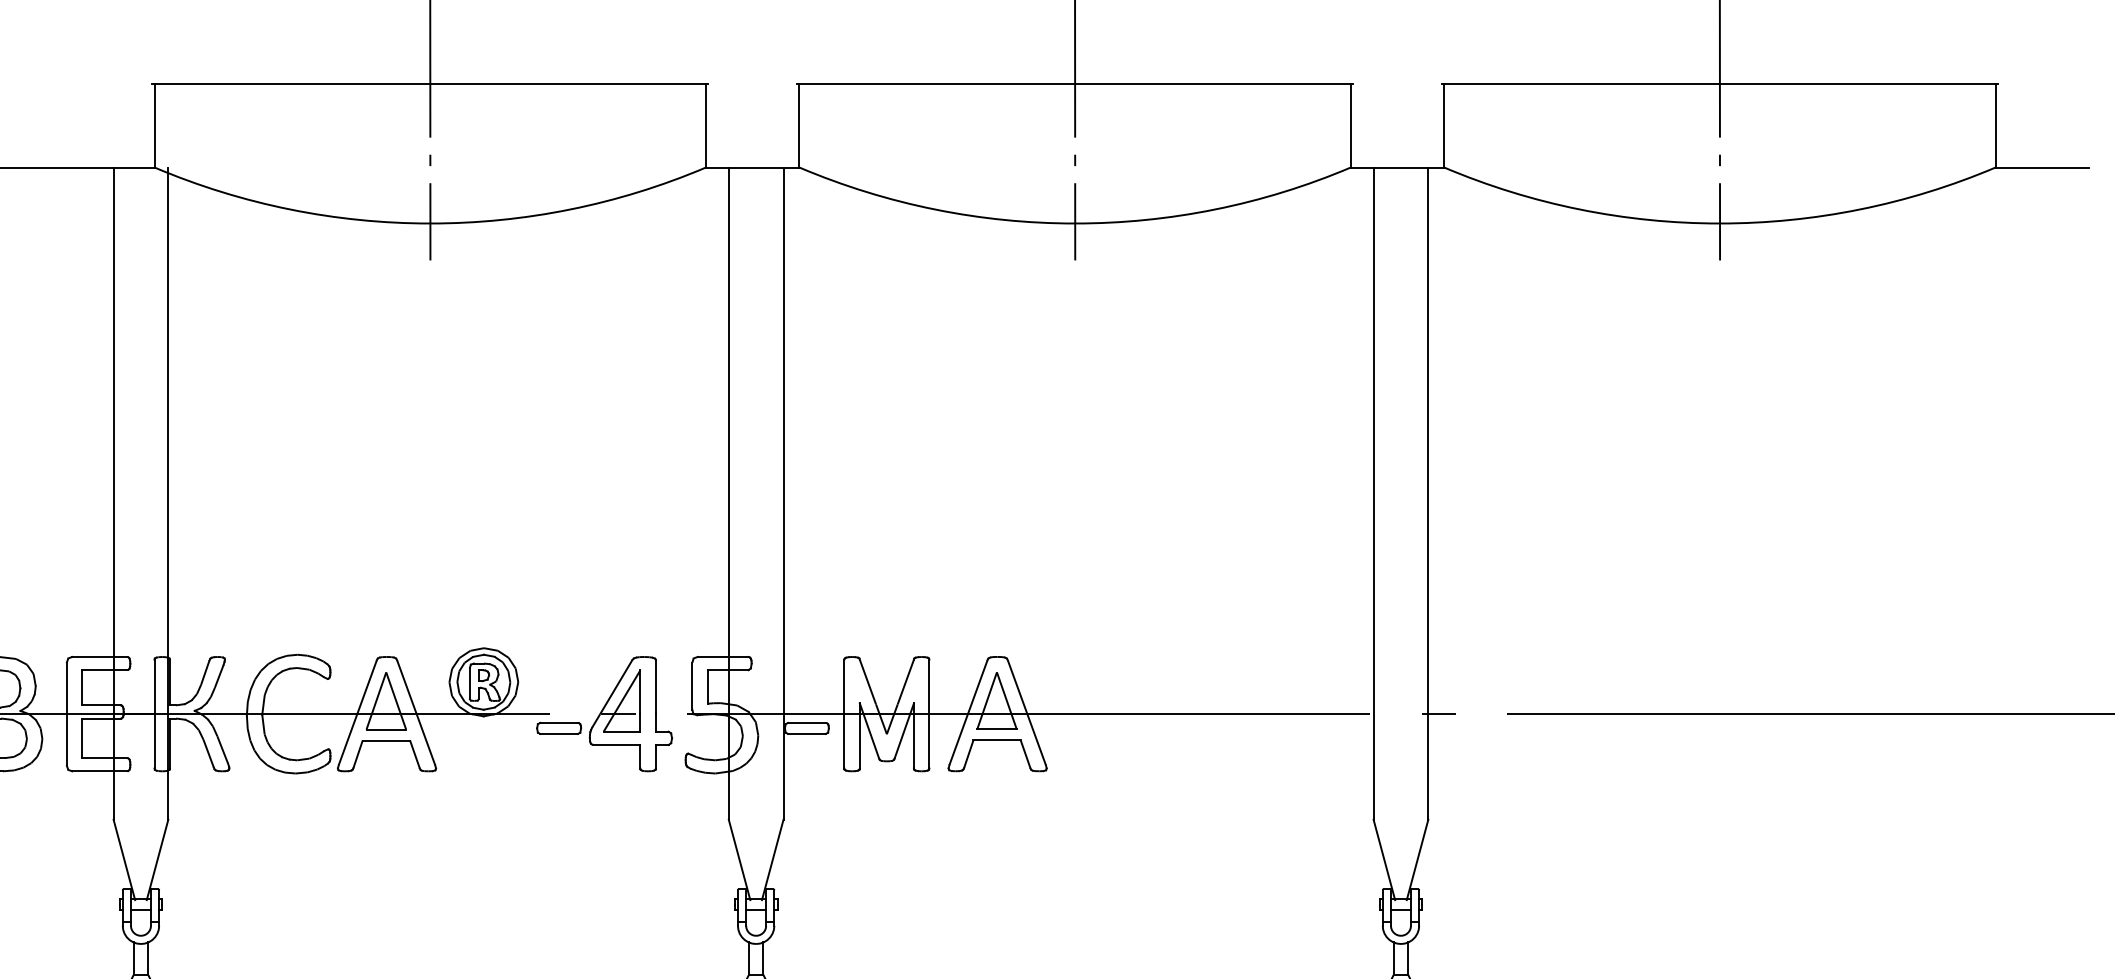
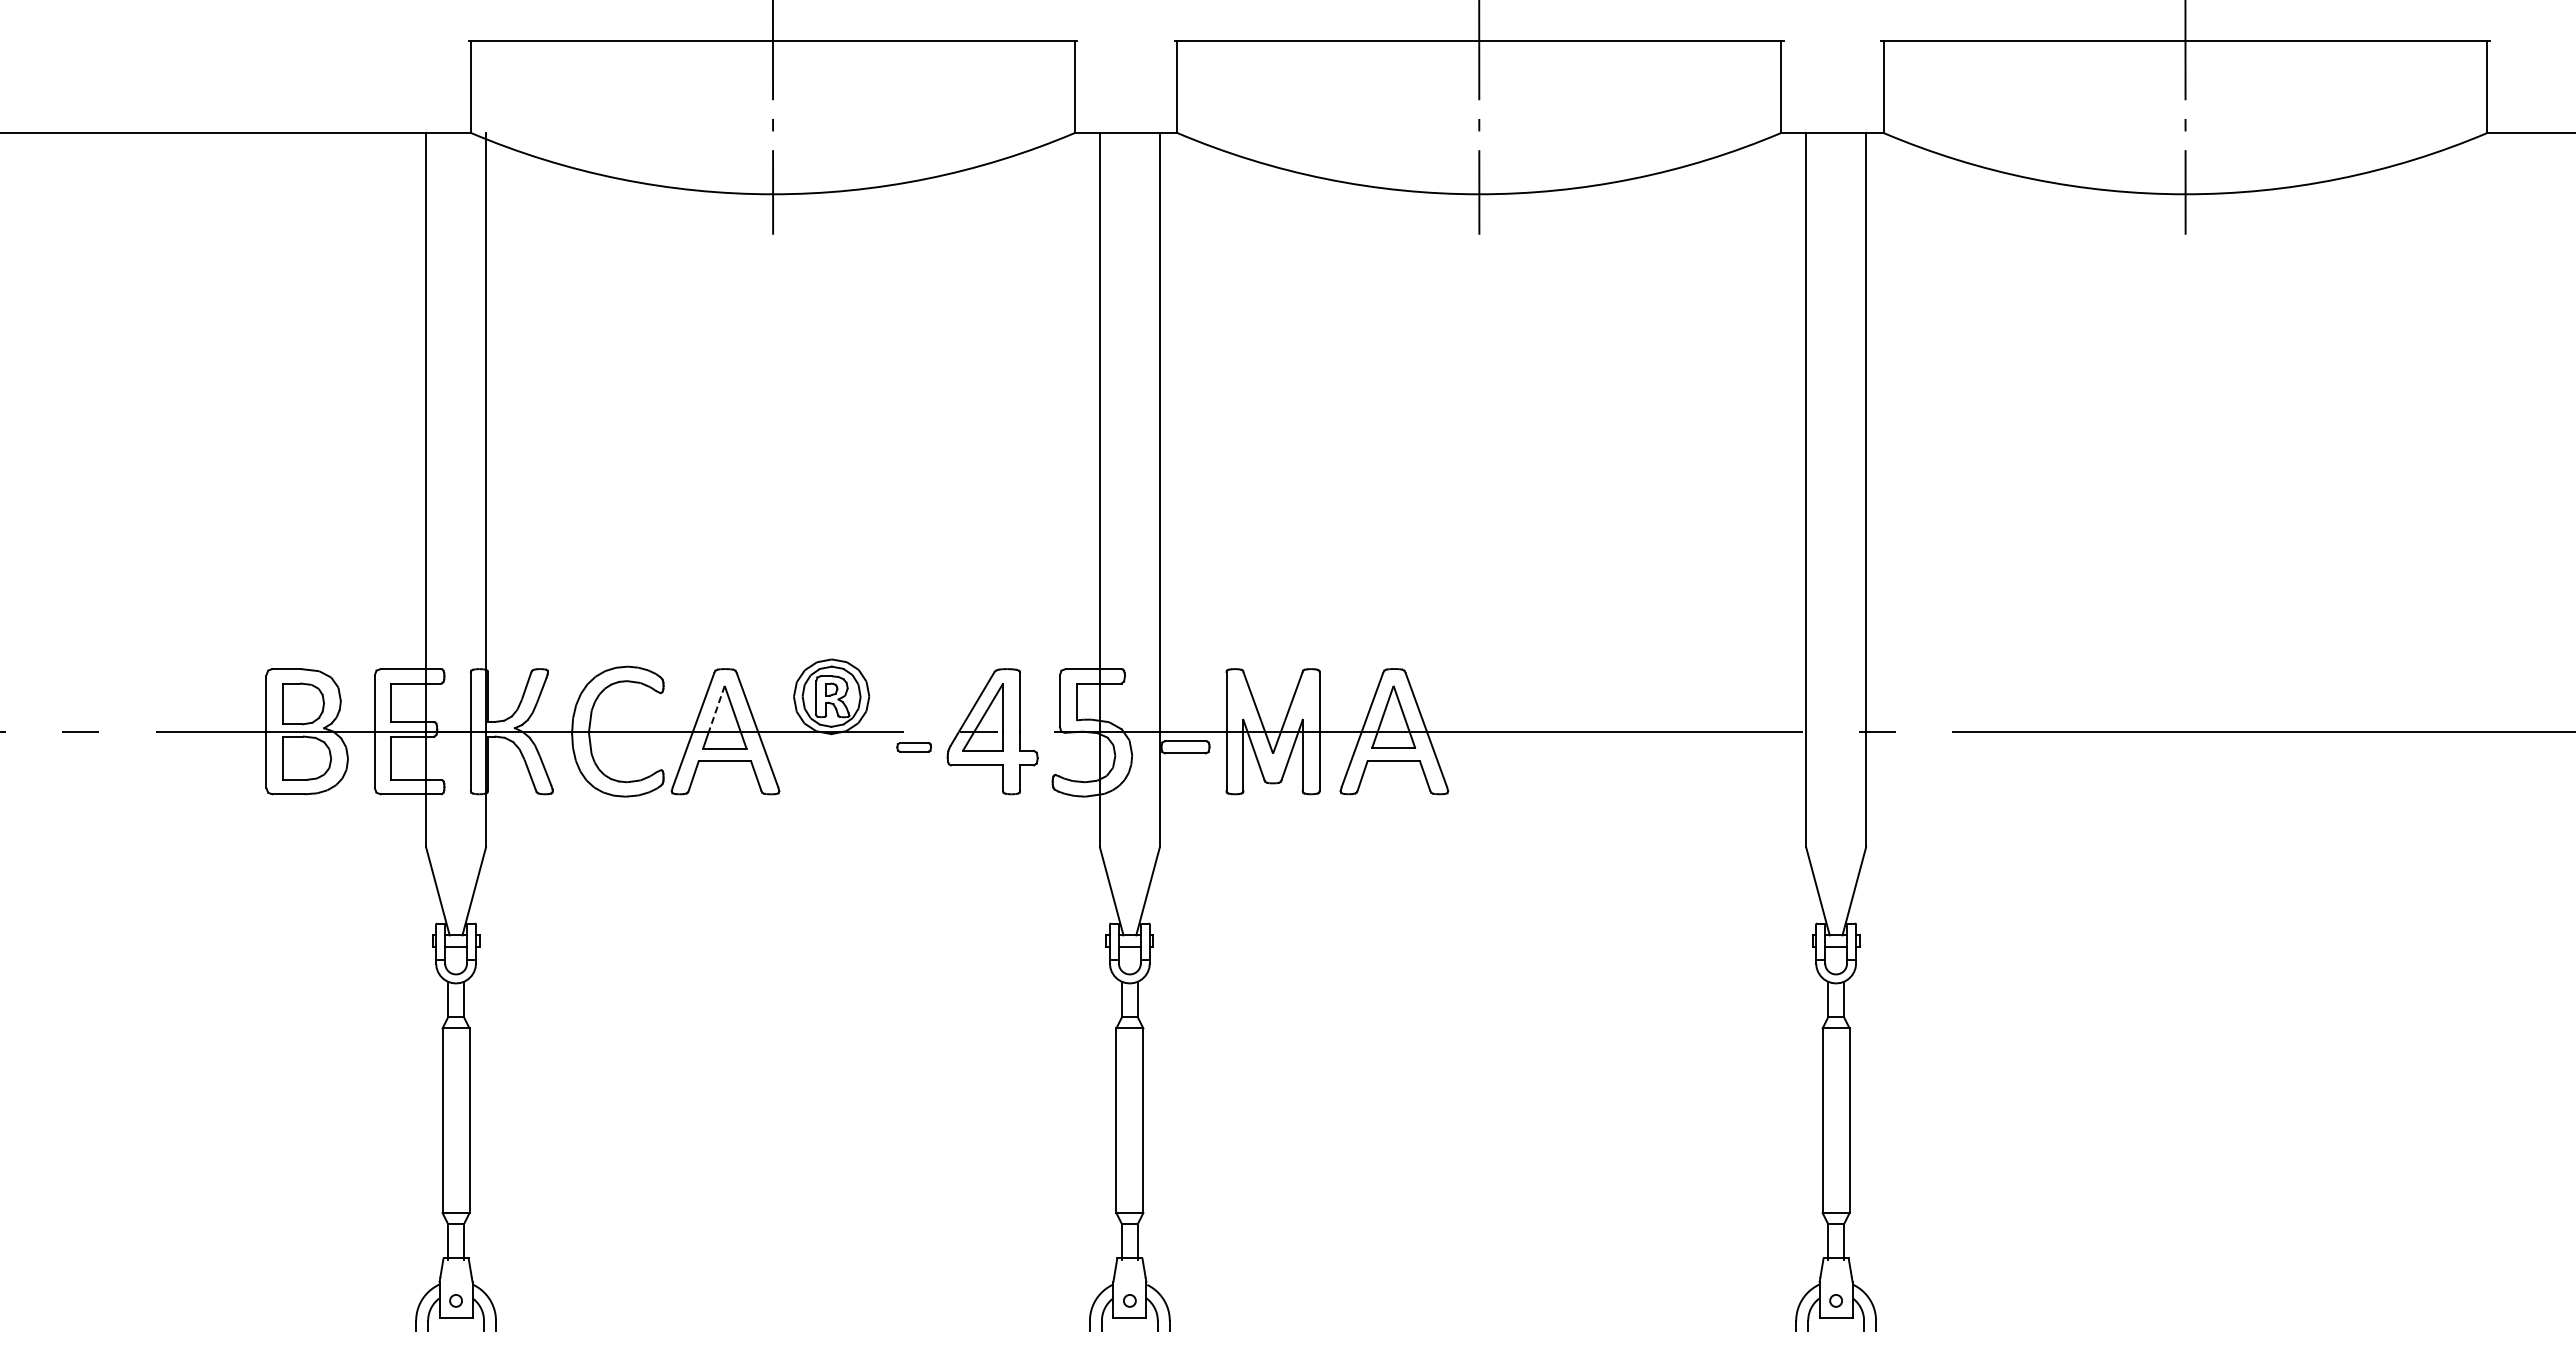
line: (378, 692) -> (716, 708), solid -> dashed
part: (559, 728) -> (914, 747), size x0.7

